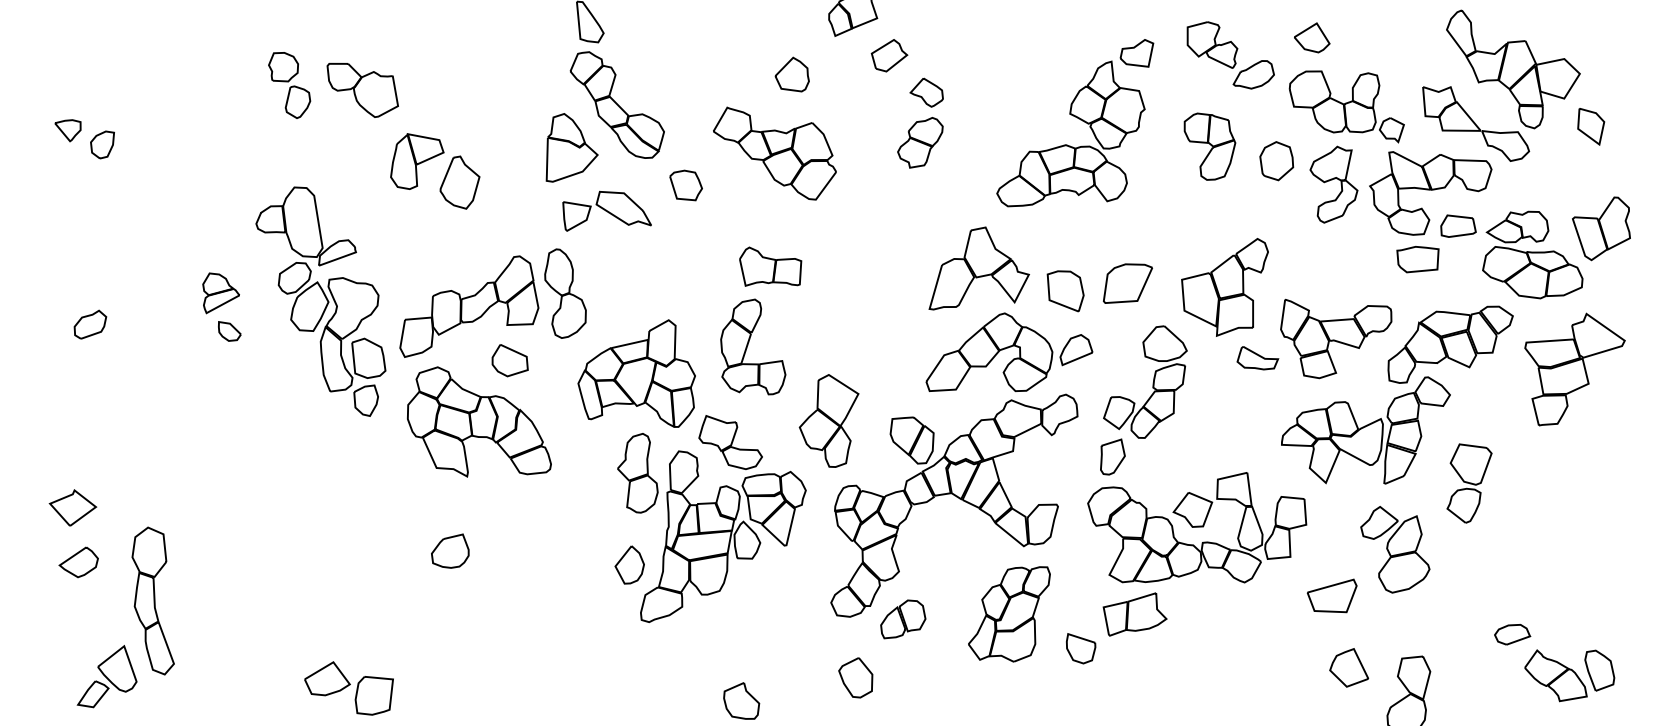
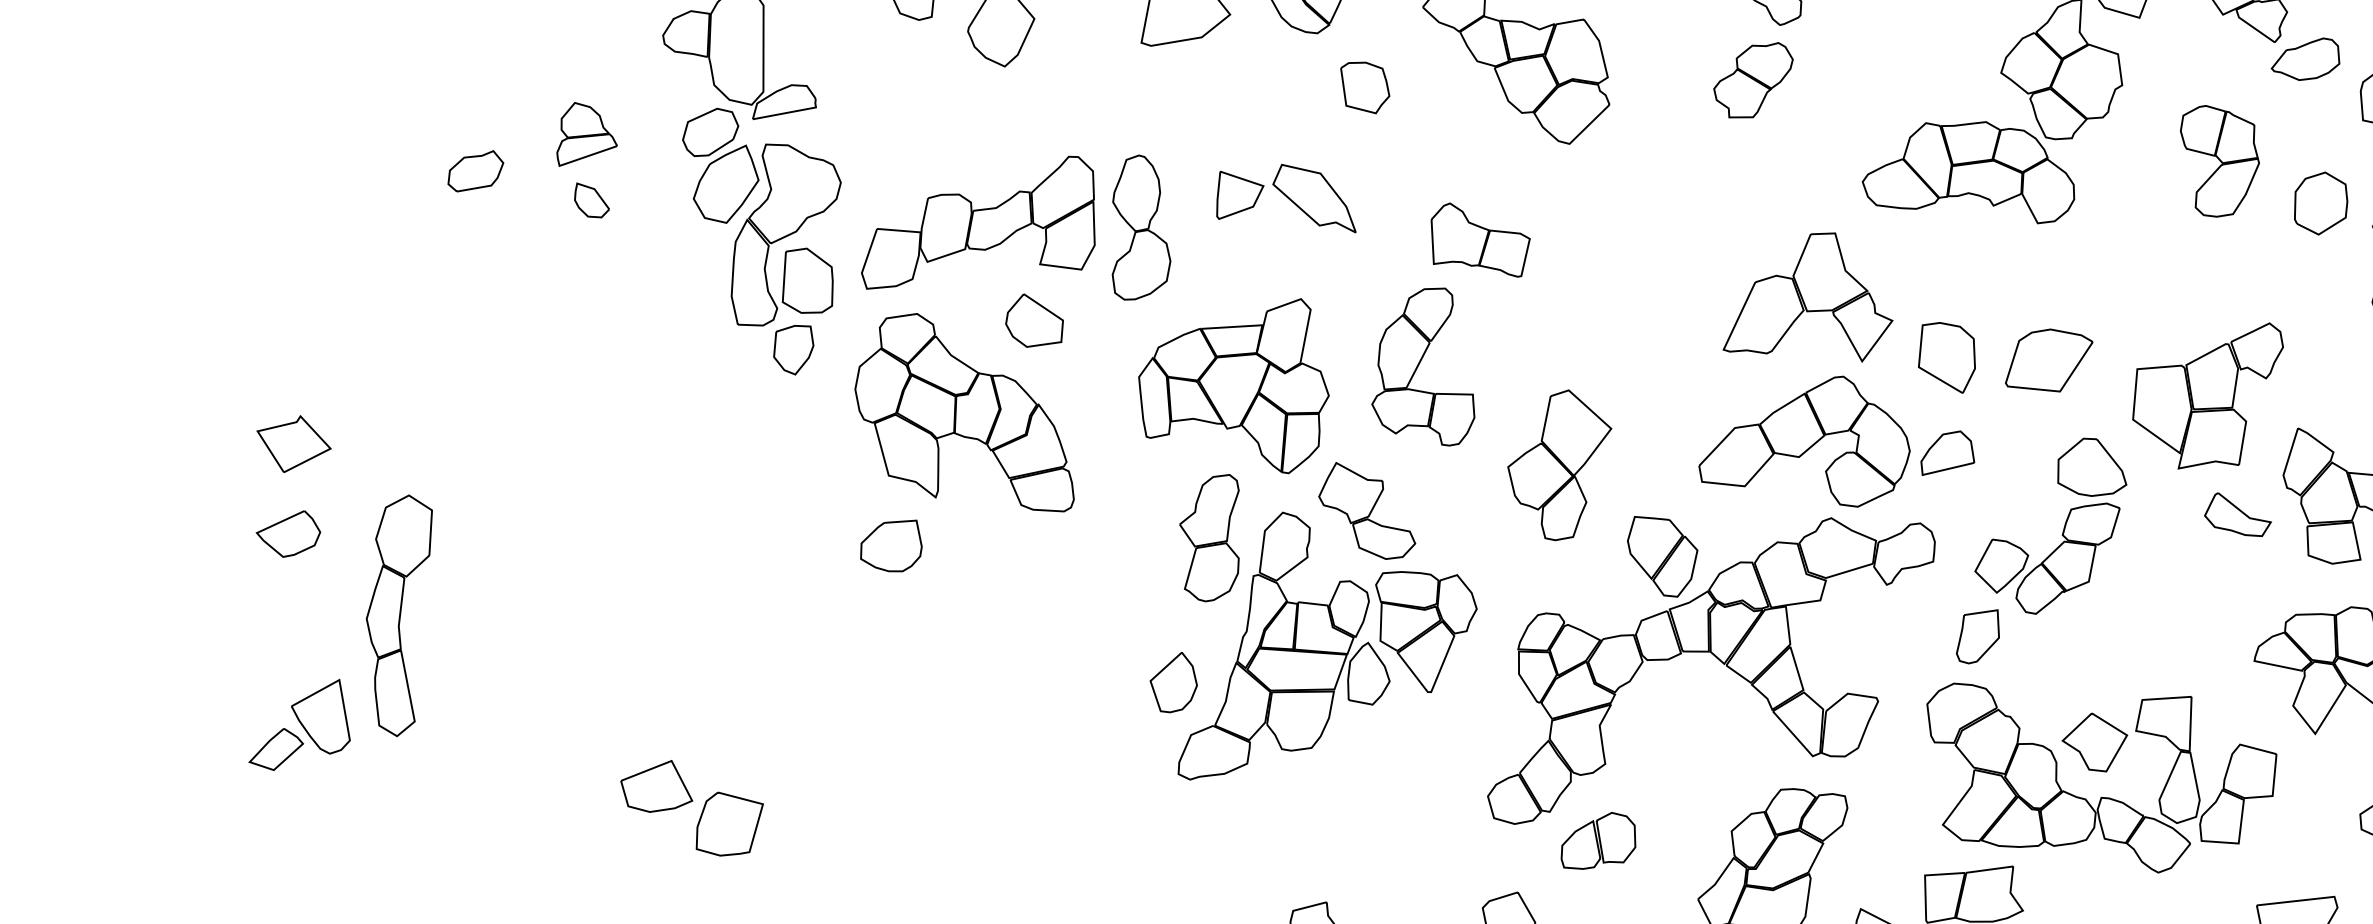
part: (606, 210) -> (1287, 196), moved
part: (90, 324) -> (476, 171), moved
part: (828, 420) -> (1556, 463), moved
part: (450, 550) -> (892, 543), moved

